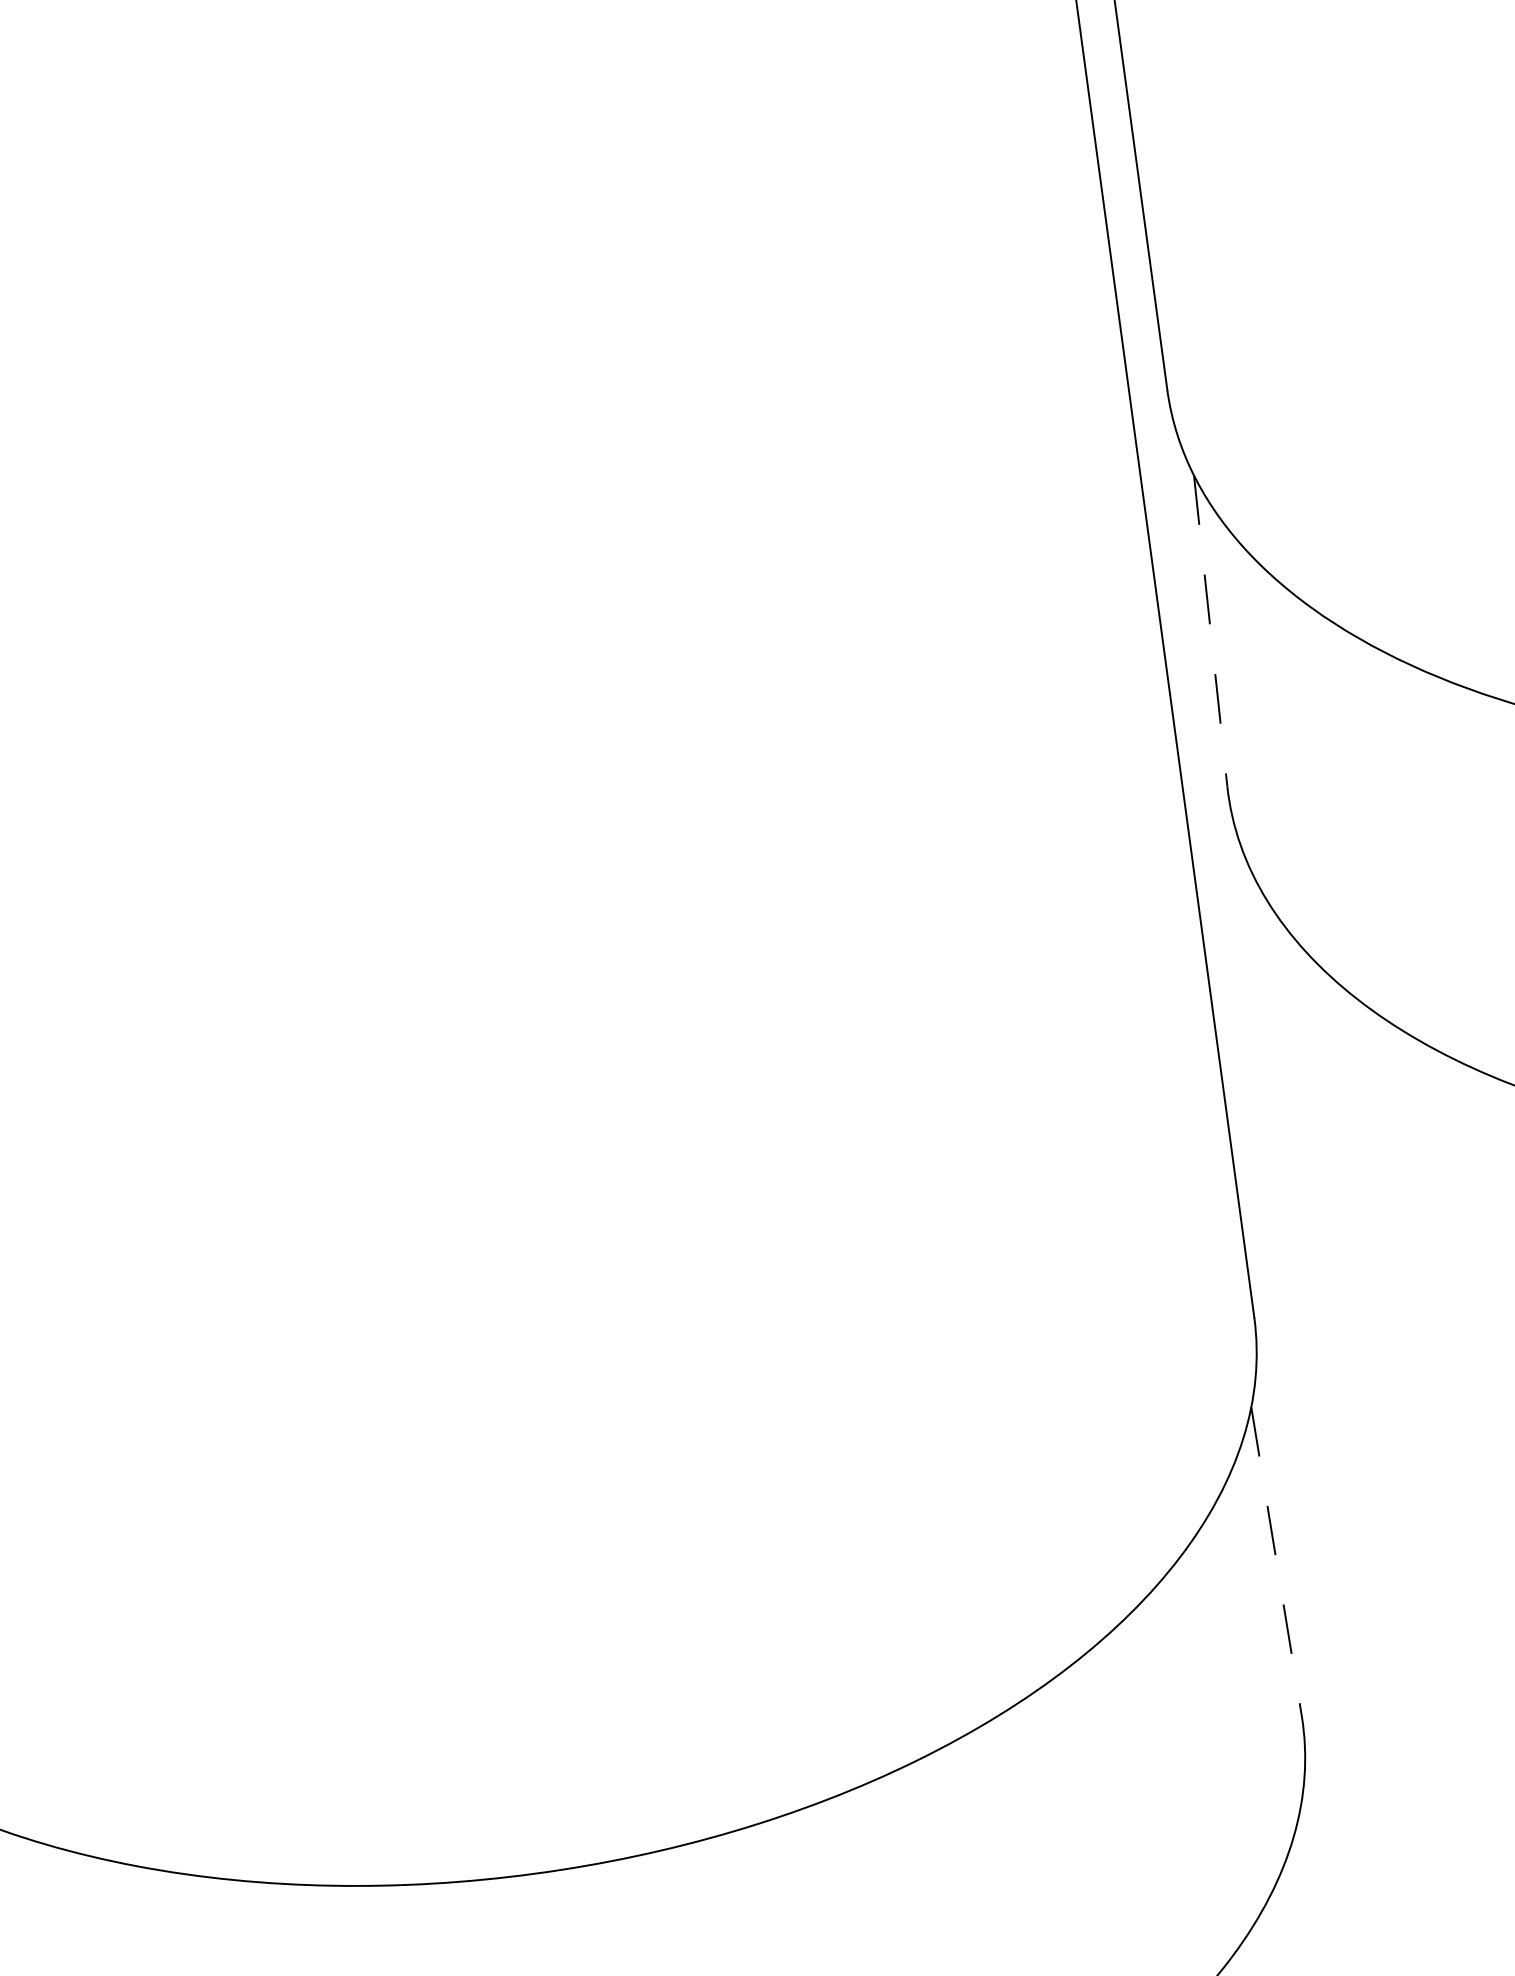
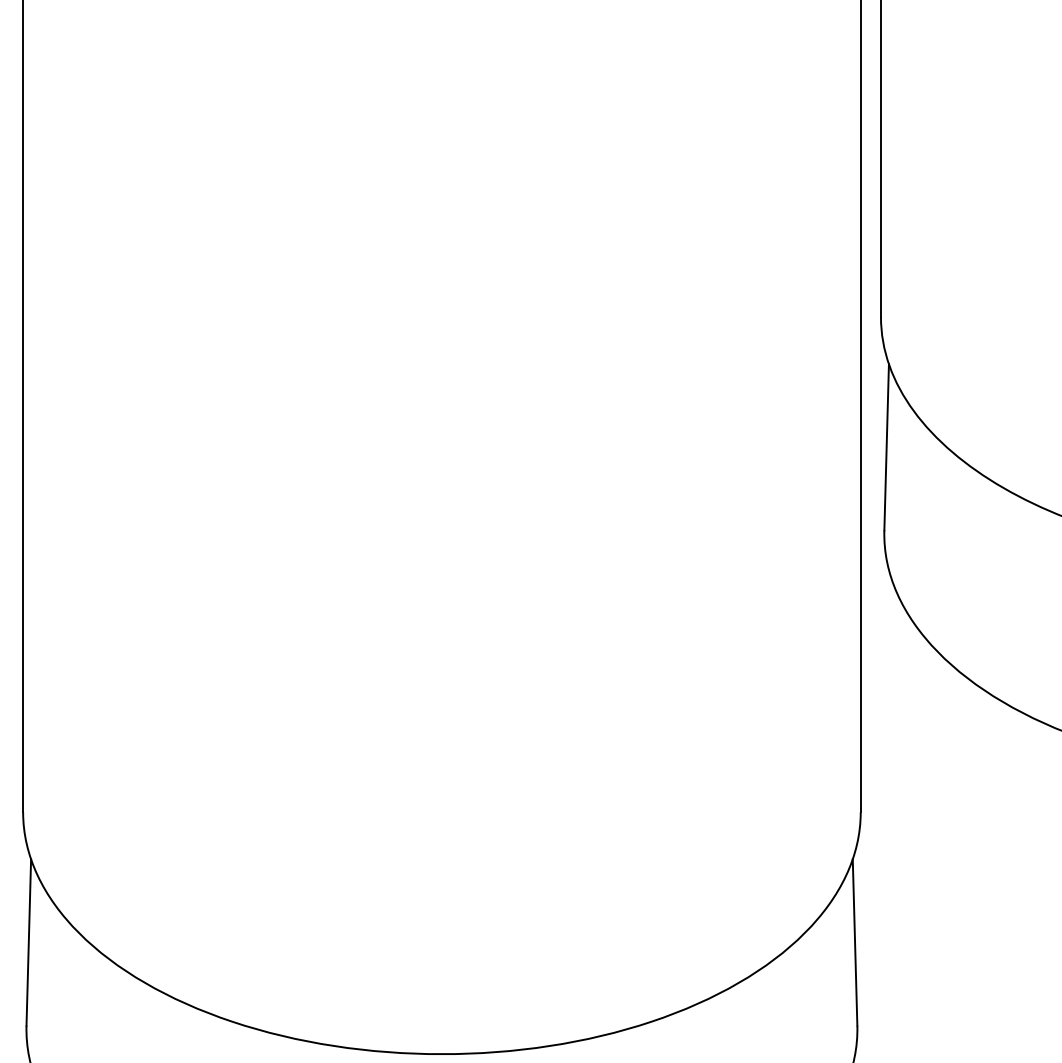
line: (1210, 631) -> (886, 447), dashed -> solid
line: (1277, 1561) -> (855, 942), dashed -> solid

